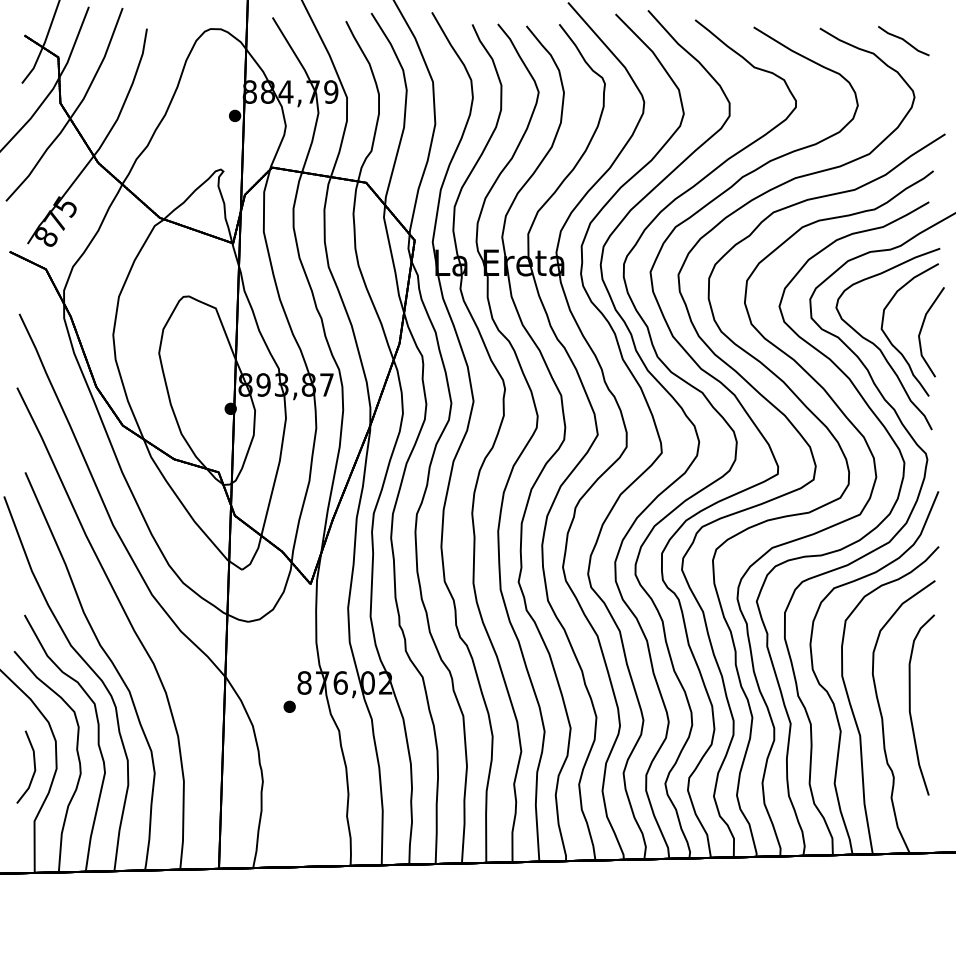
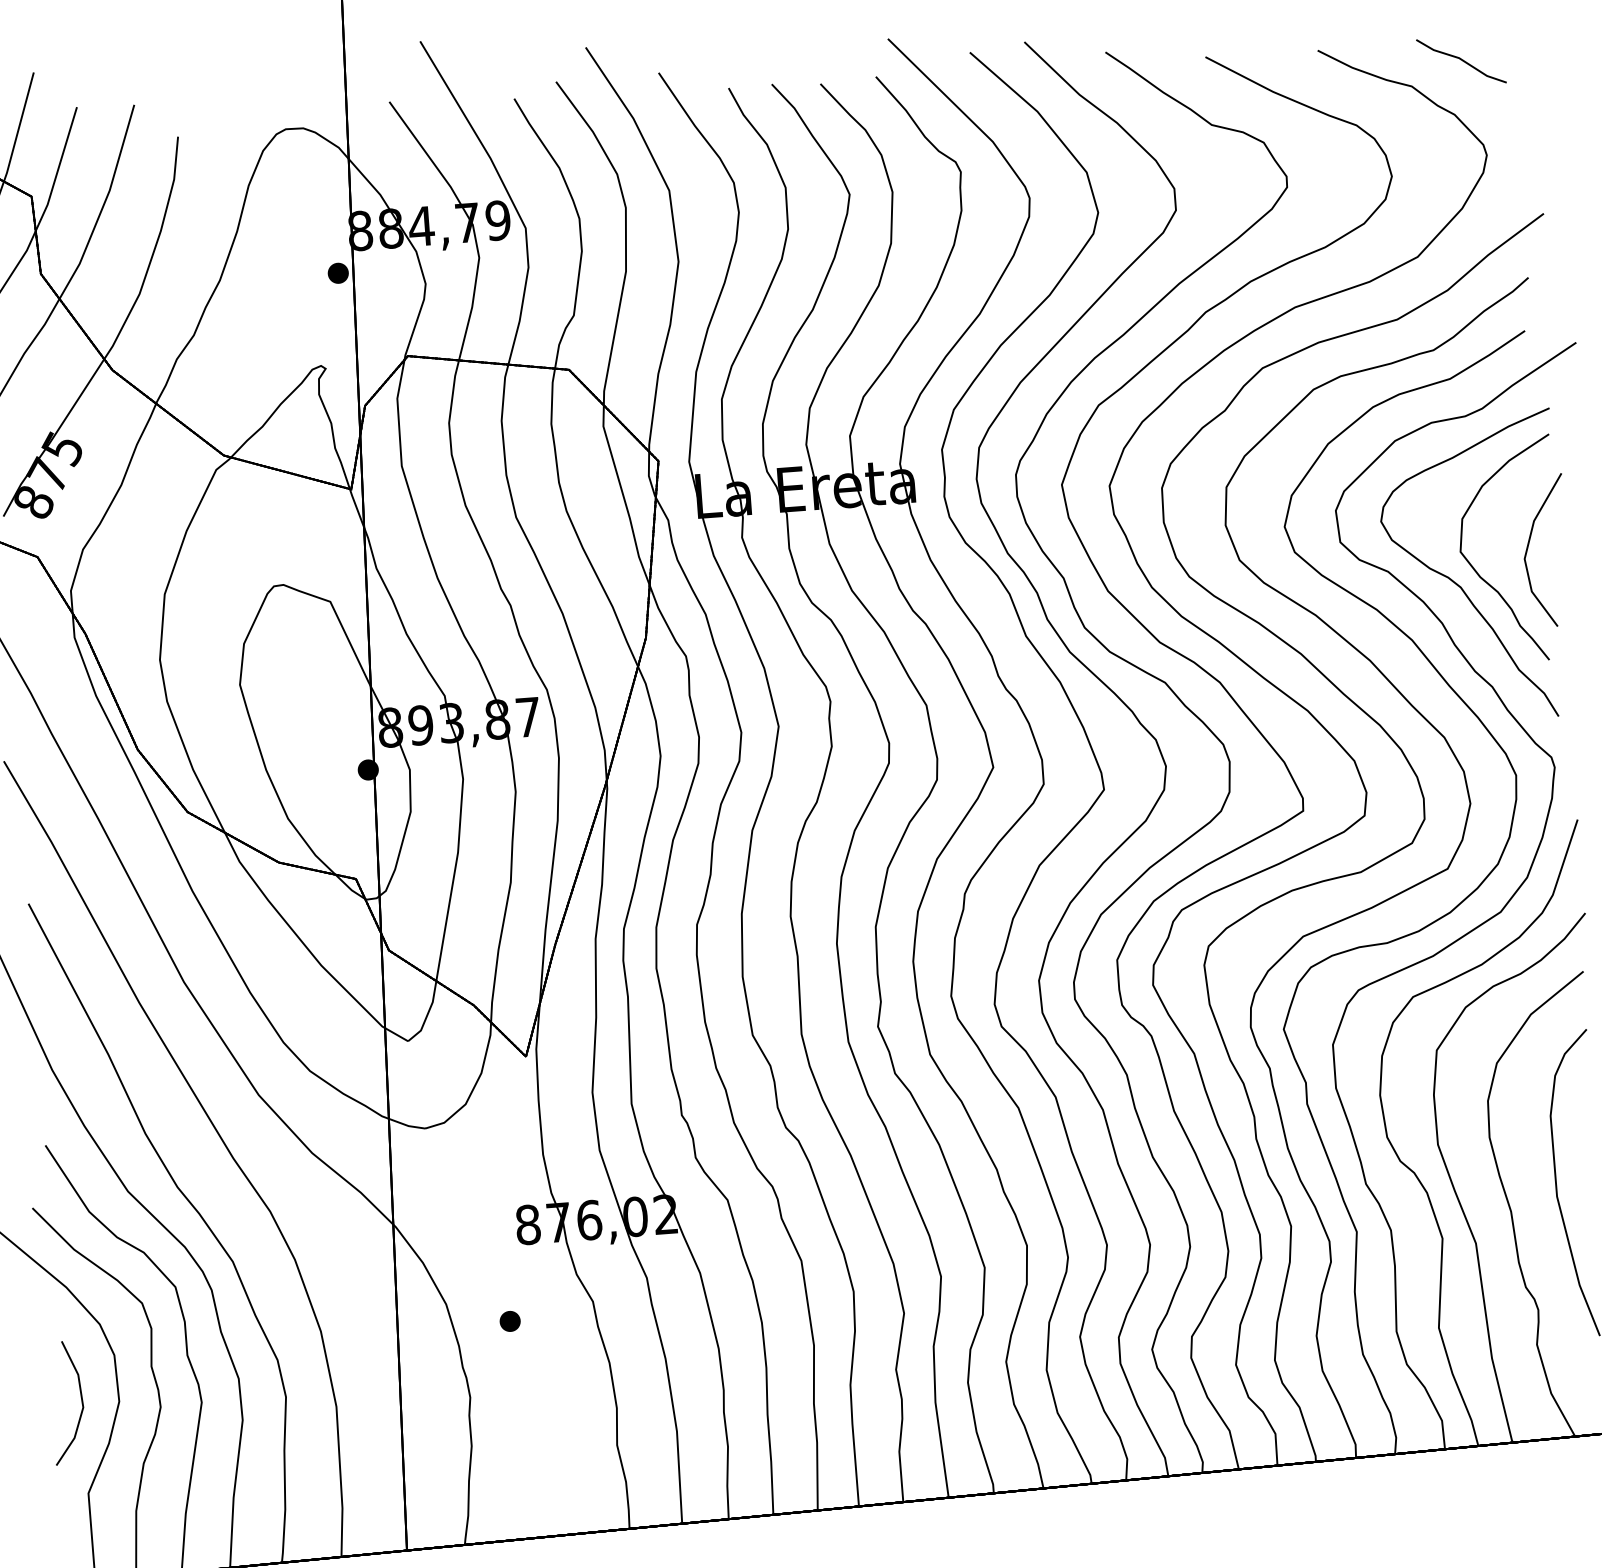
part: (289, 706) -> (509, 1320), moved

